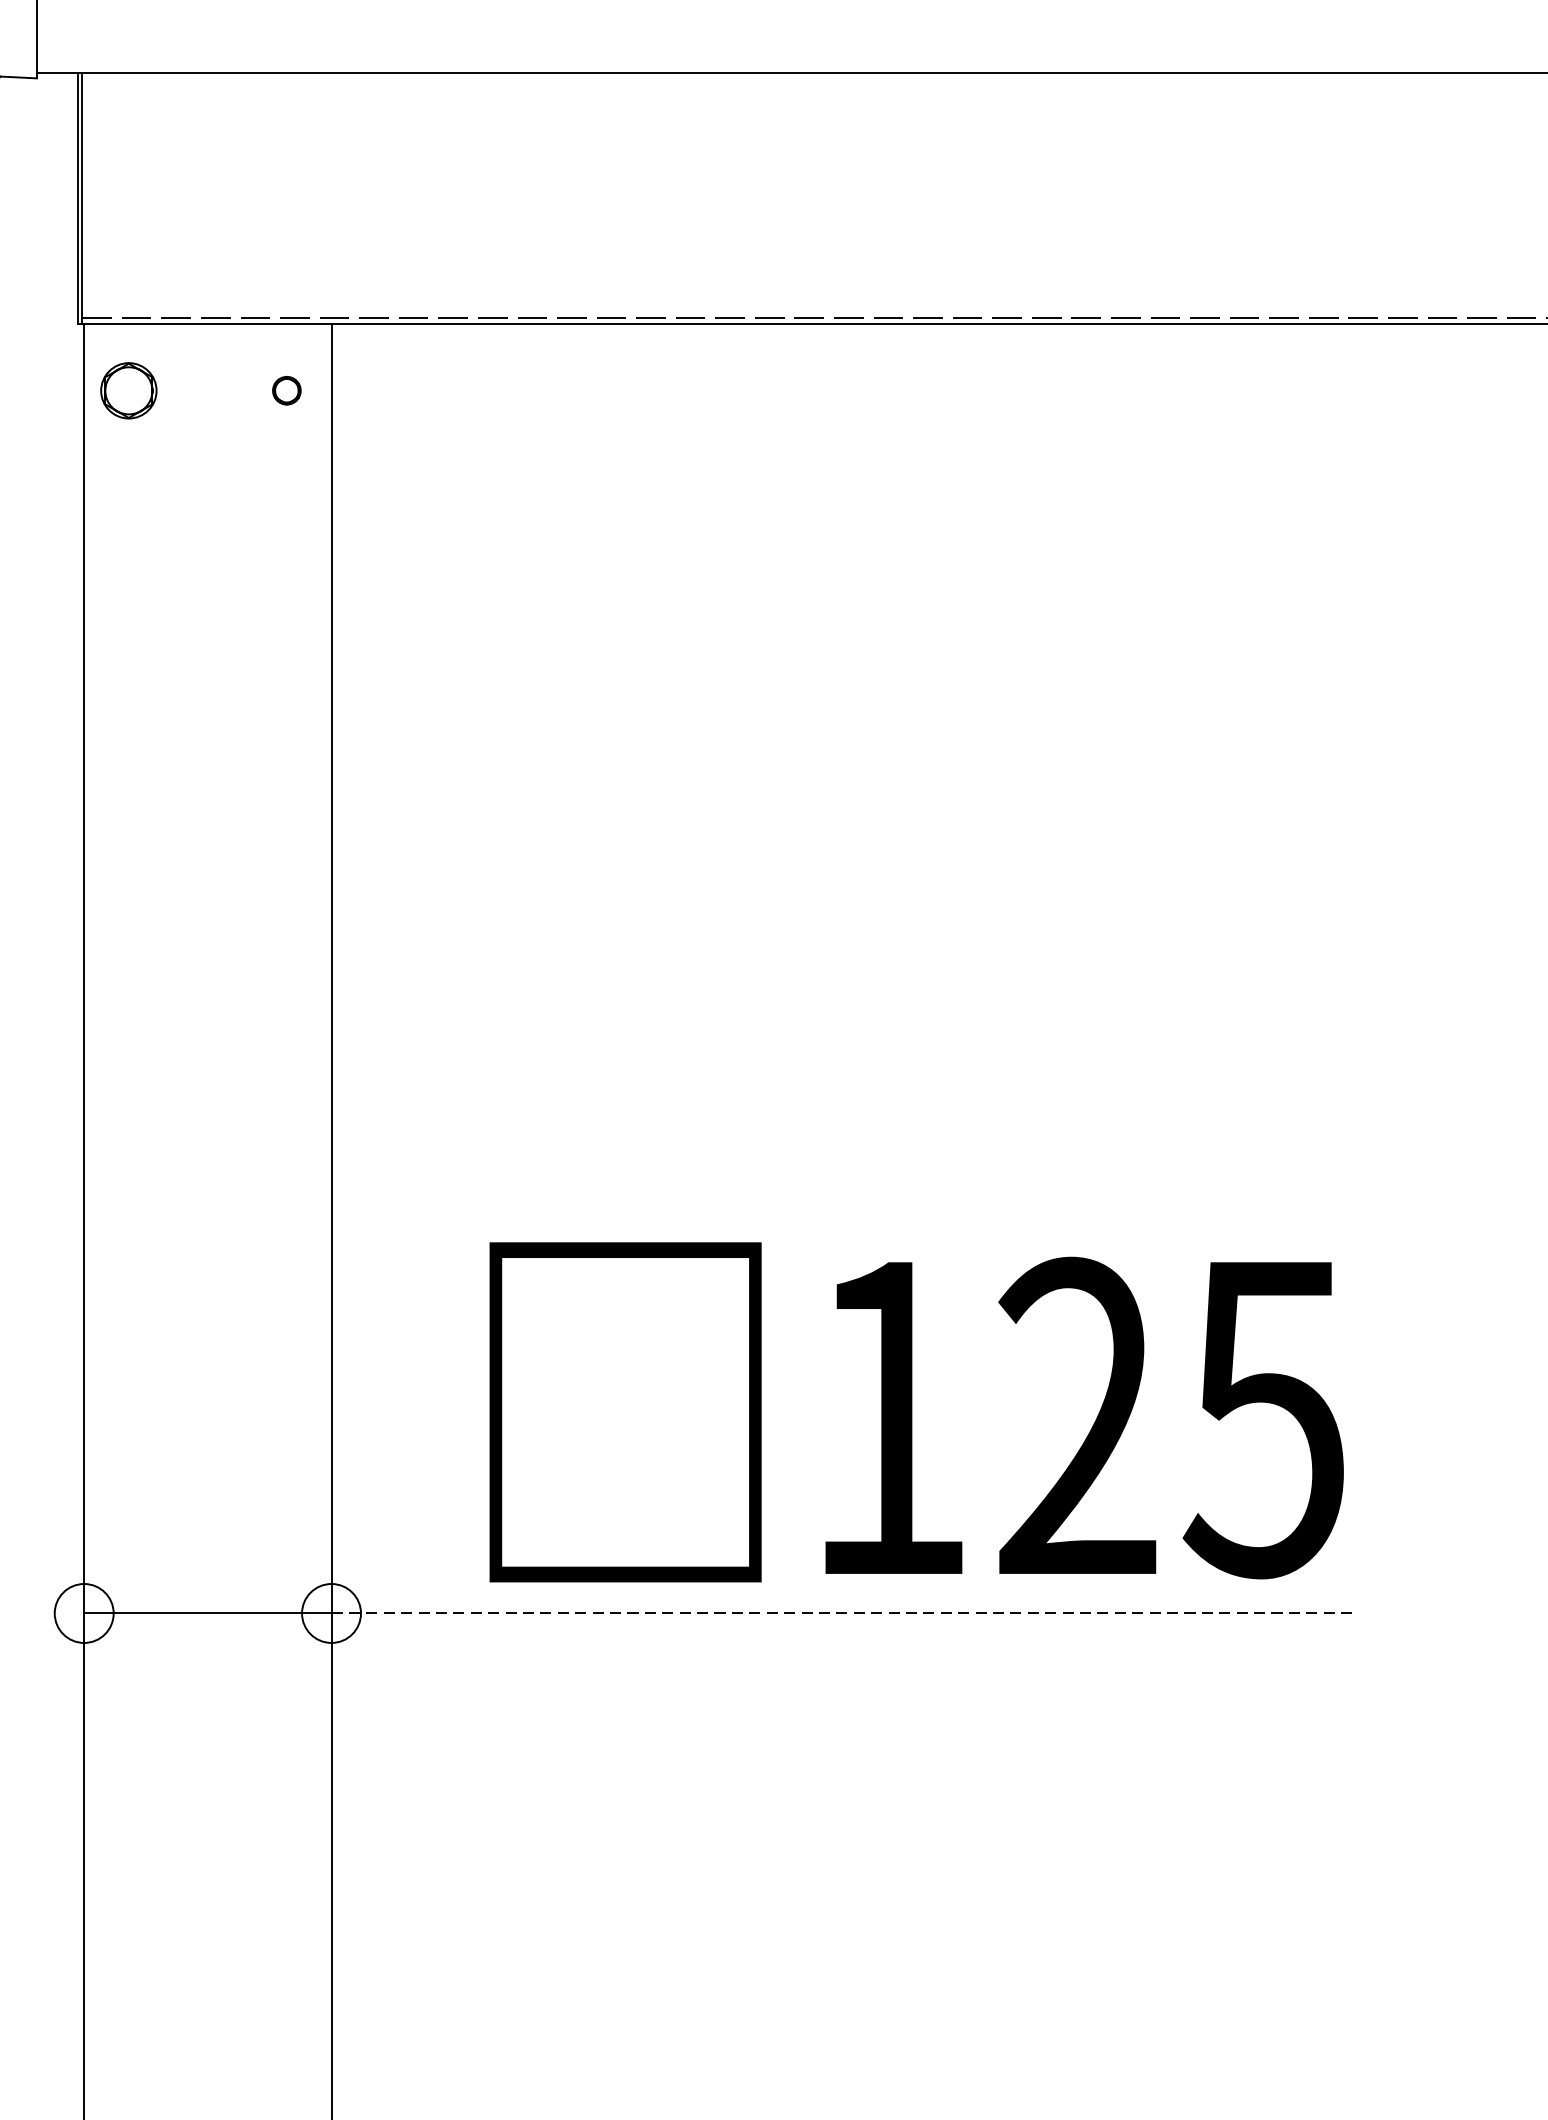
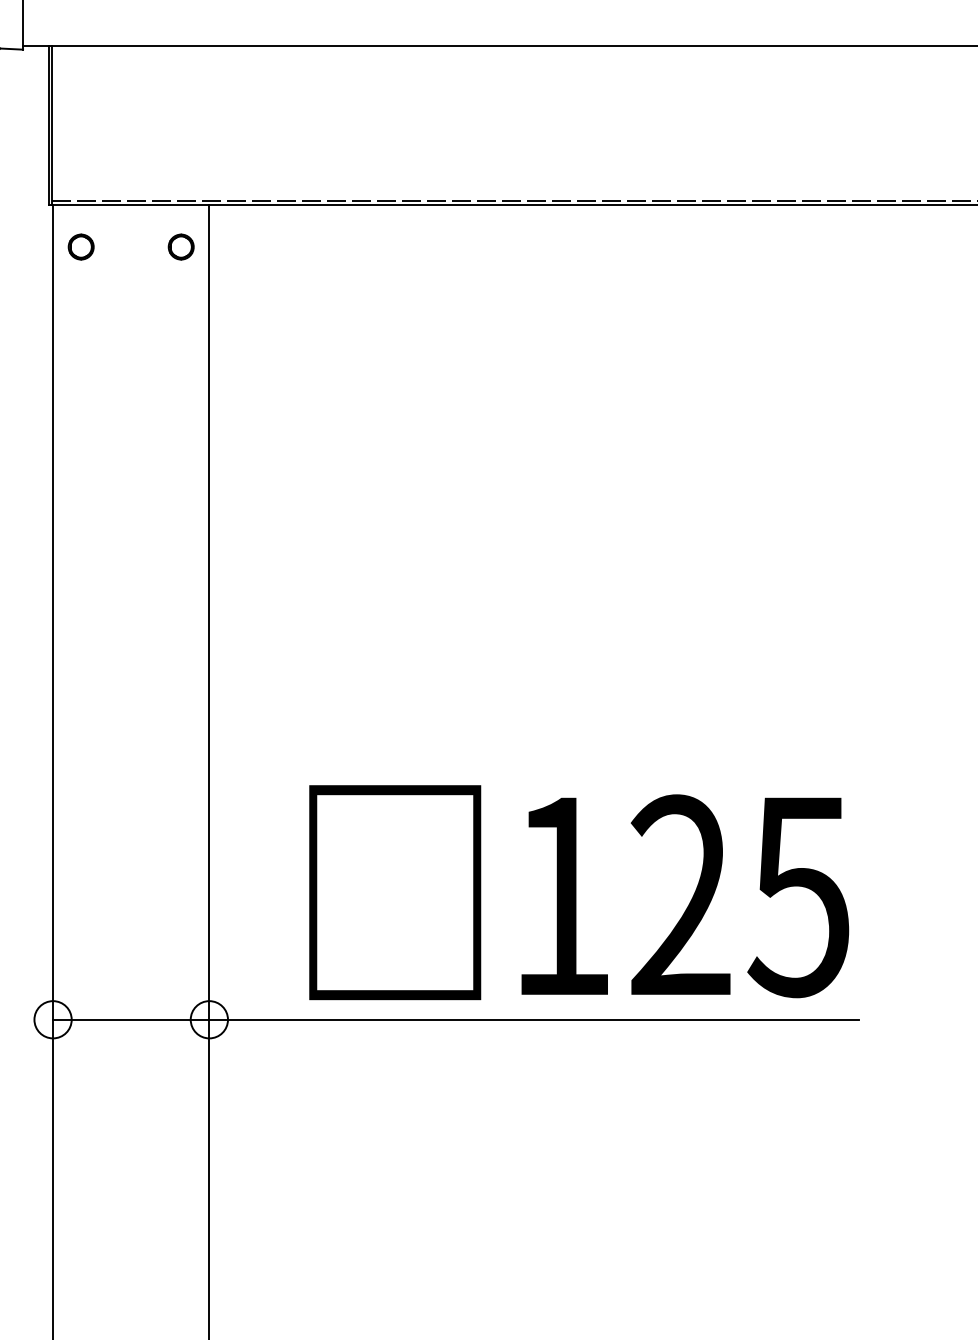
part: (127, 389) -> (80, 246), size x0.71
part: (285, 389) -> (180, 246), size x1.43
line: (845, 1613) -> (534, 1019), dashed -> solid

